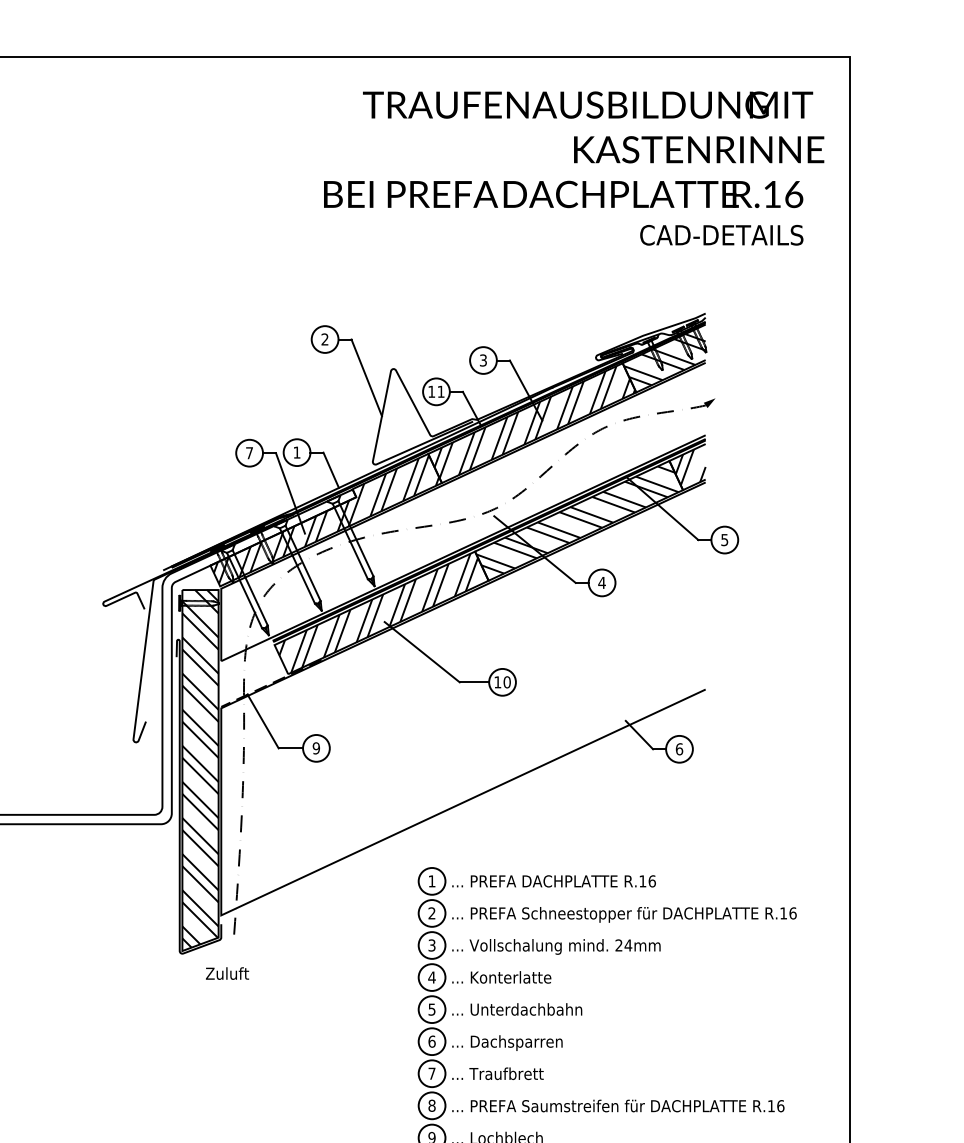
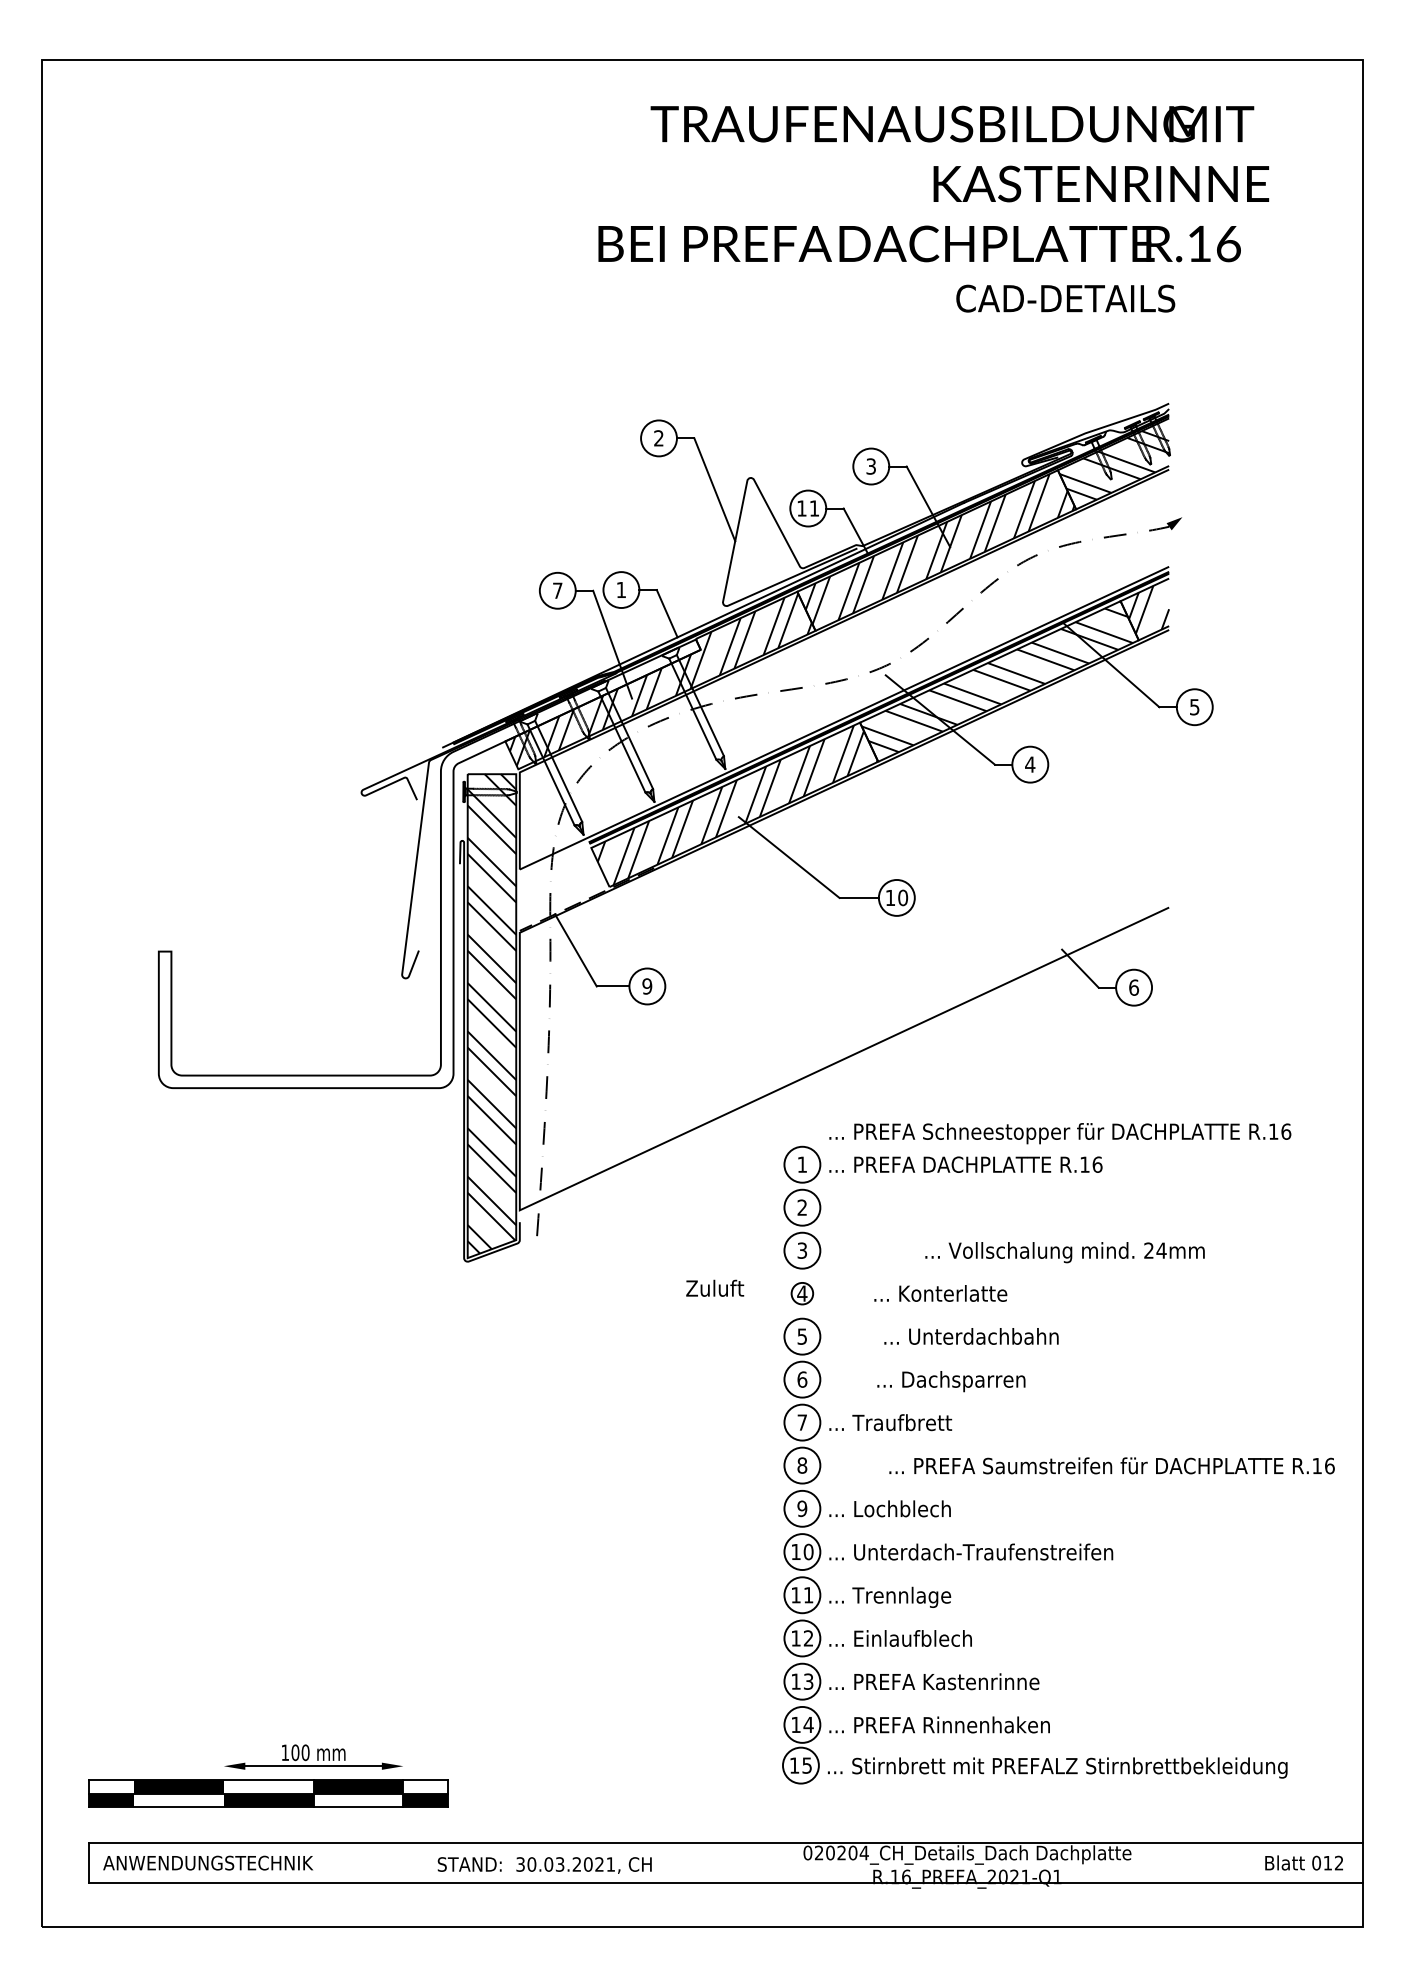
text: (573, 149) -> (933, 183), moved
text: (721, 235) -> (1065, 298), moved
text: (624, 914) -> (1060, 1133), moved
text: (555, 946) -> (1064, 1252), moved
text: (227, 972) -> (715, 1287), moved
circle: (432, 977) -> (802, 1293), size x0.6
text: (501, 977) -> (940, 1293), moved
text: (517, 1009) -> (971, 1336), moved
text: (507, 1043) -> (951, 1381), moved
text: (617, 1105) -> (1111, 1465), moved

